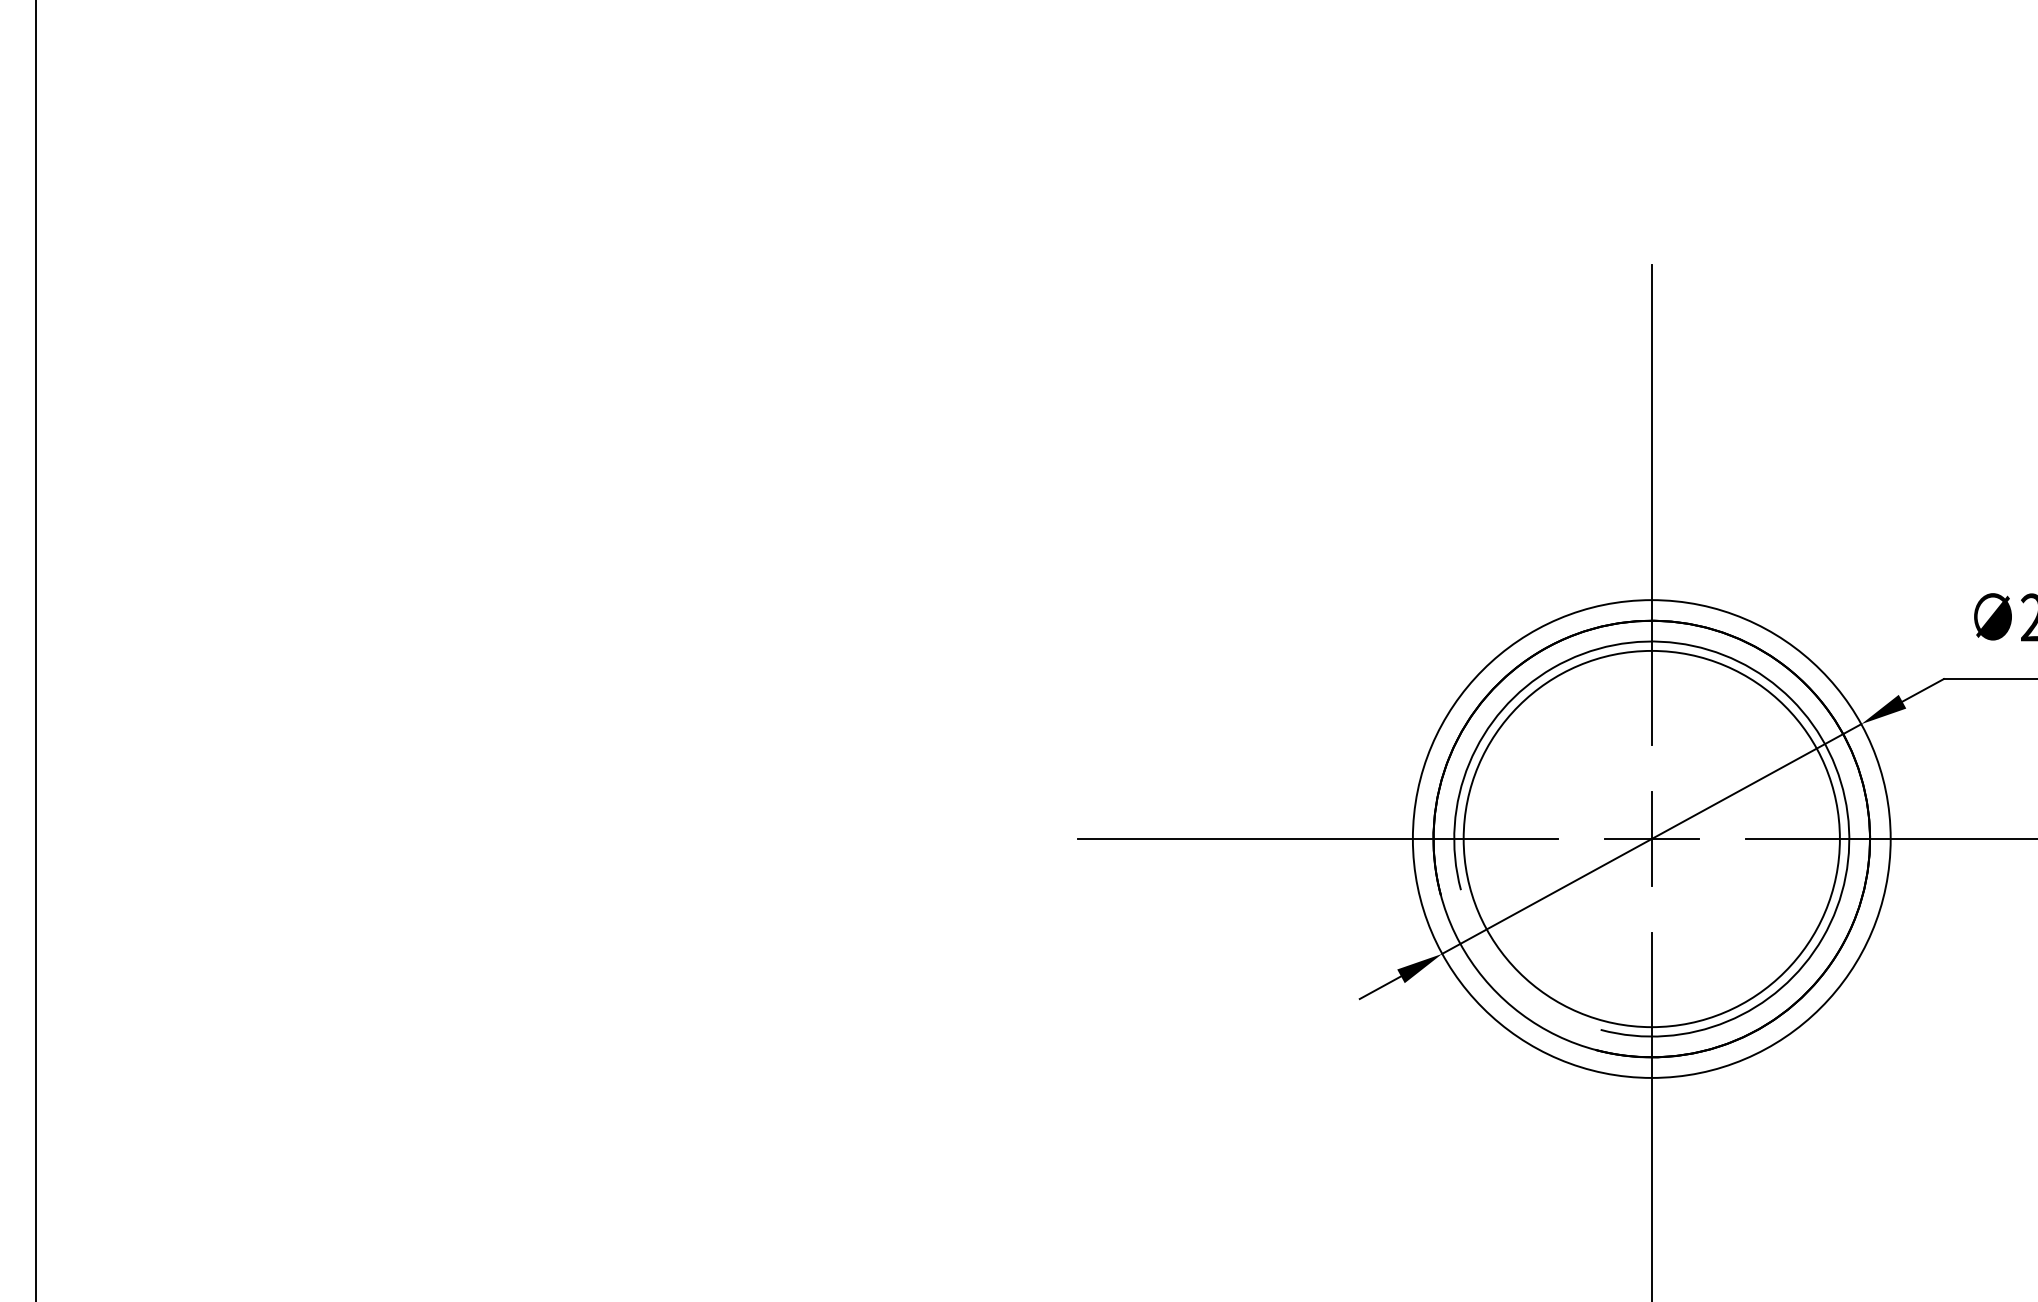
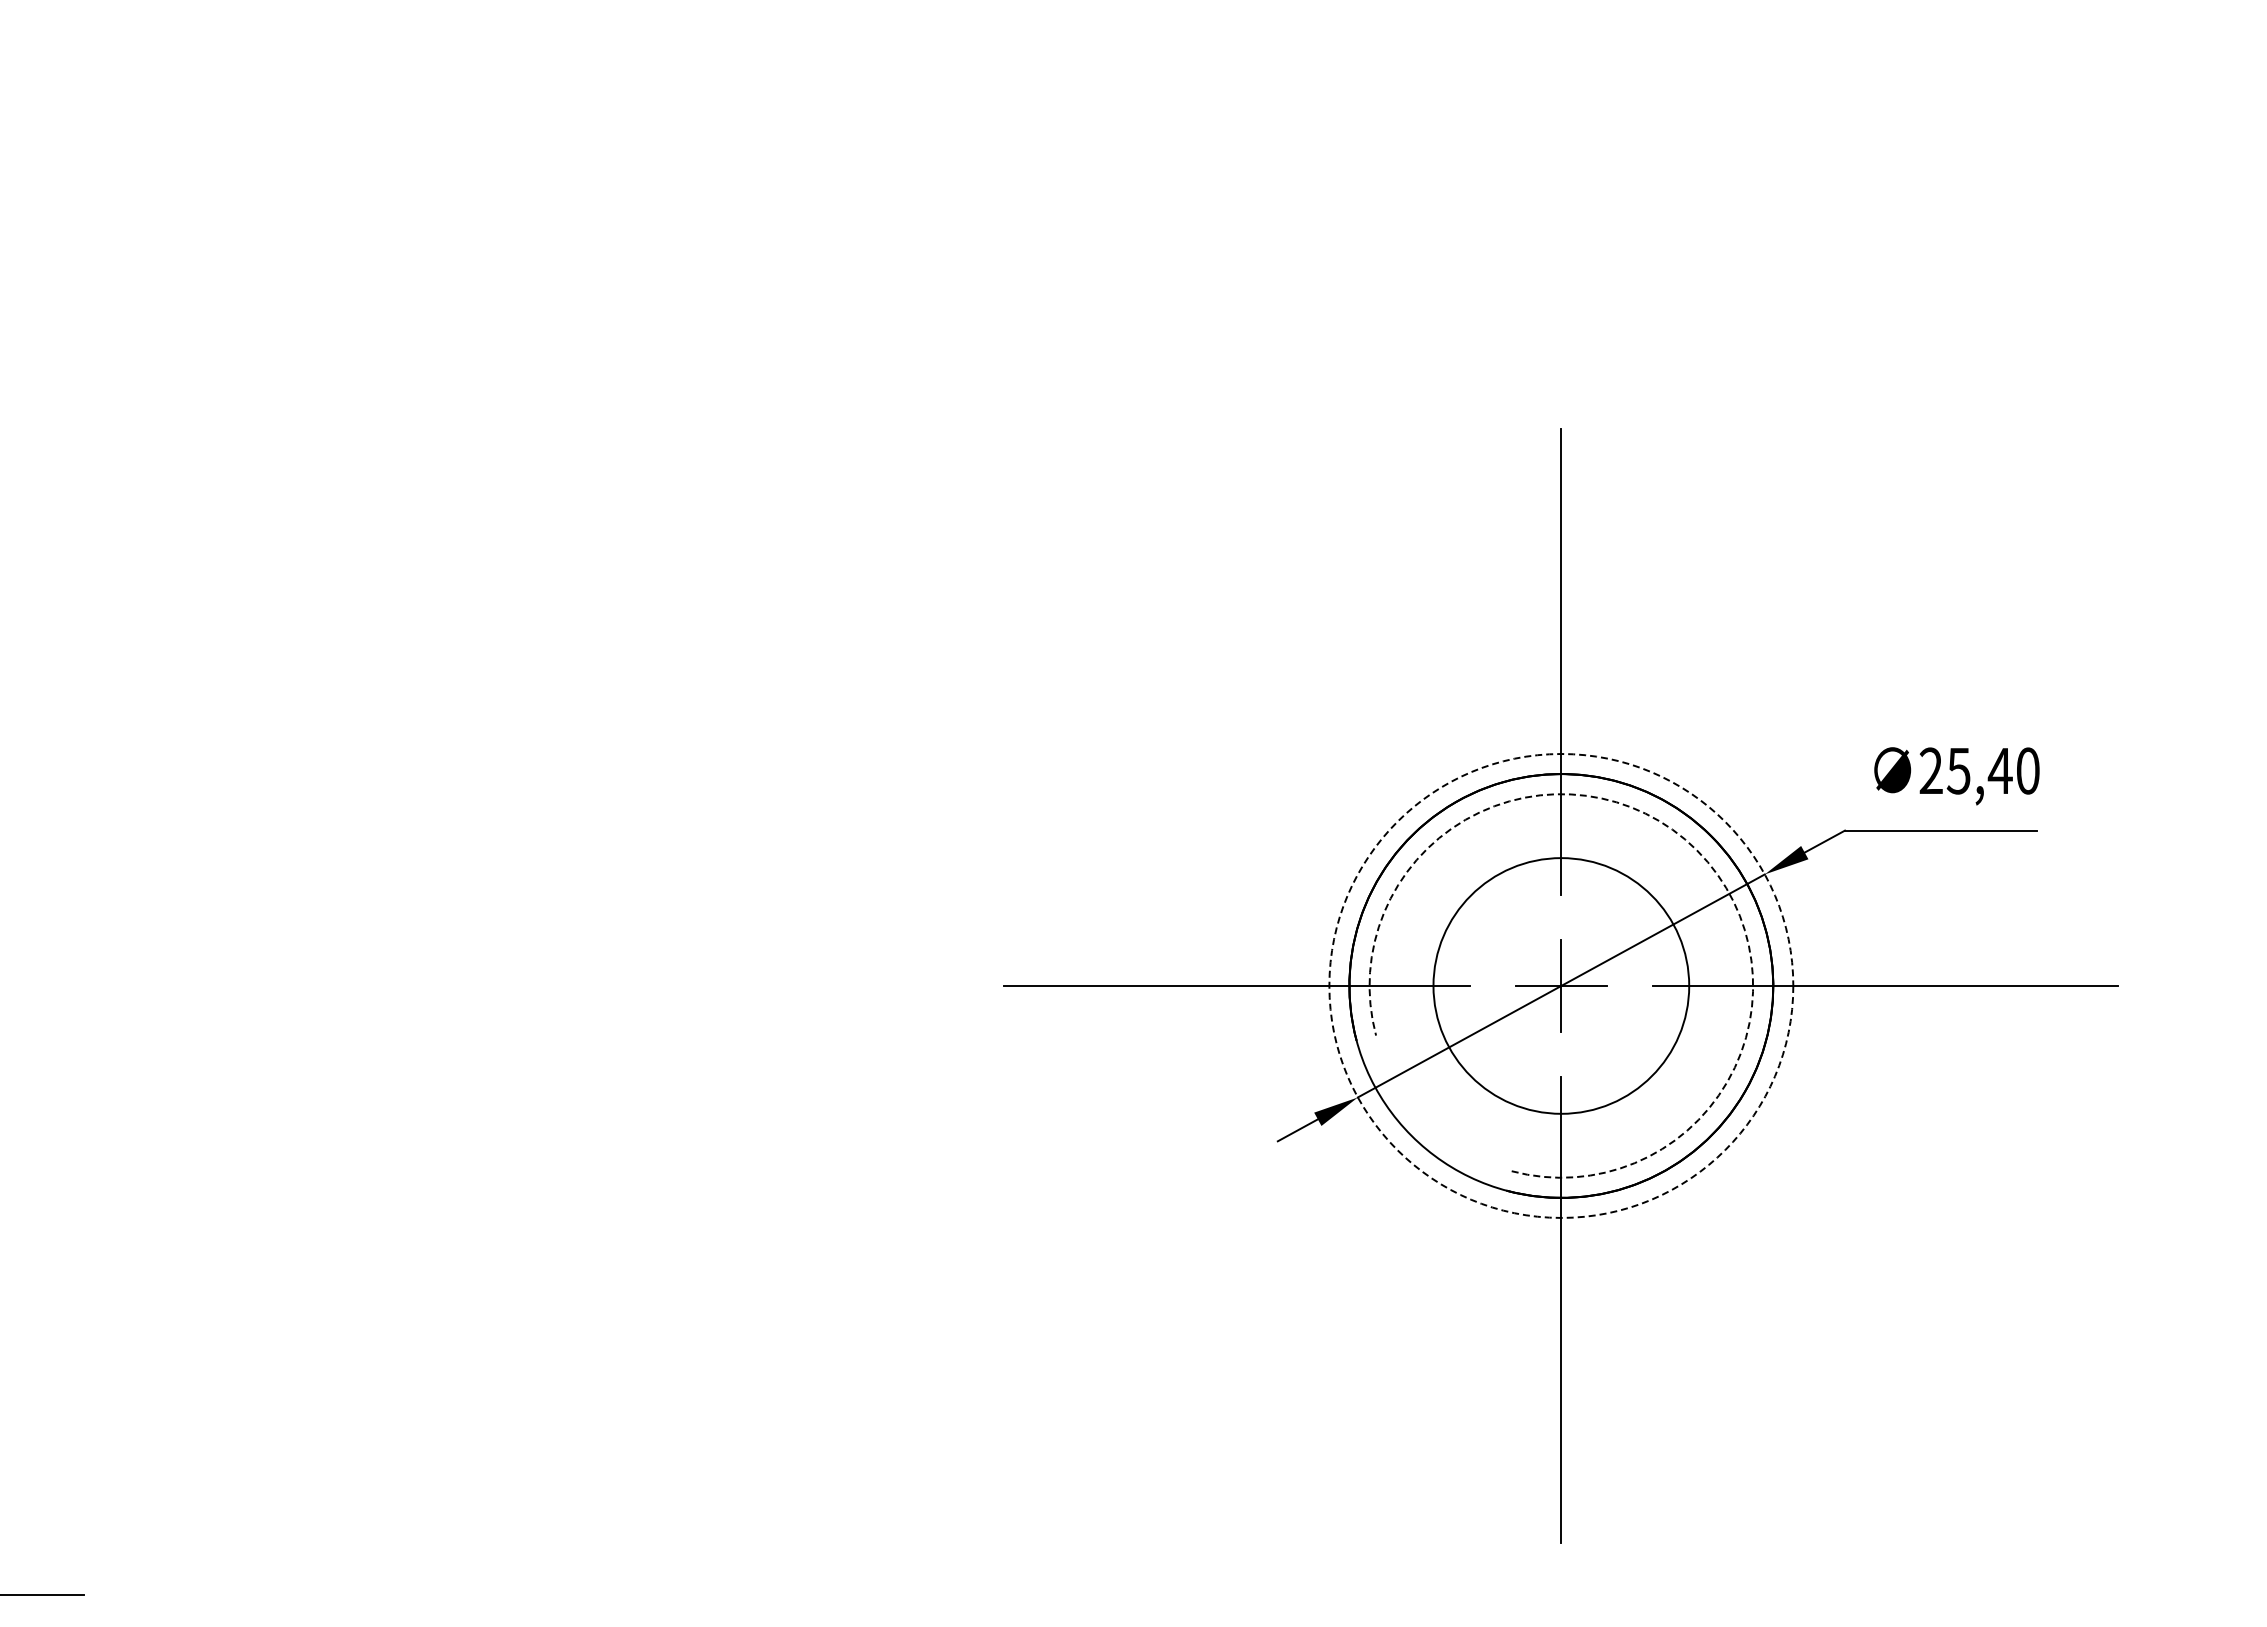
arc: (1790, 699) -> (1696, 850), solid -> dashed
circle: (1651, 838) -> (1561, 985), size x0.7
circle: (1651, 838) -> (1561, 985), solid -> dashed

